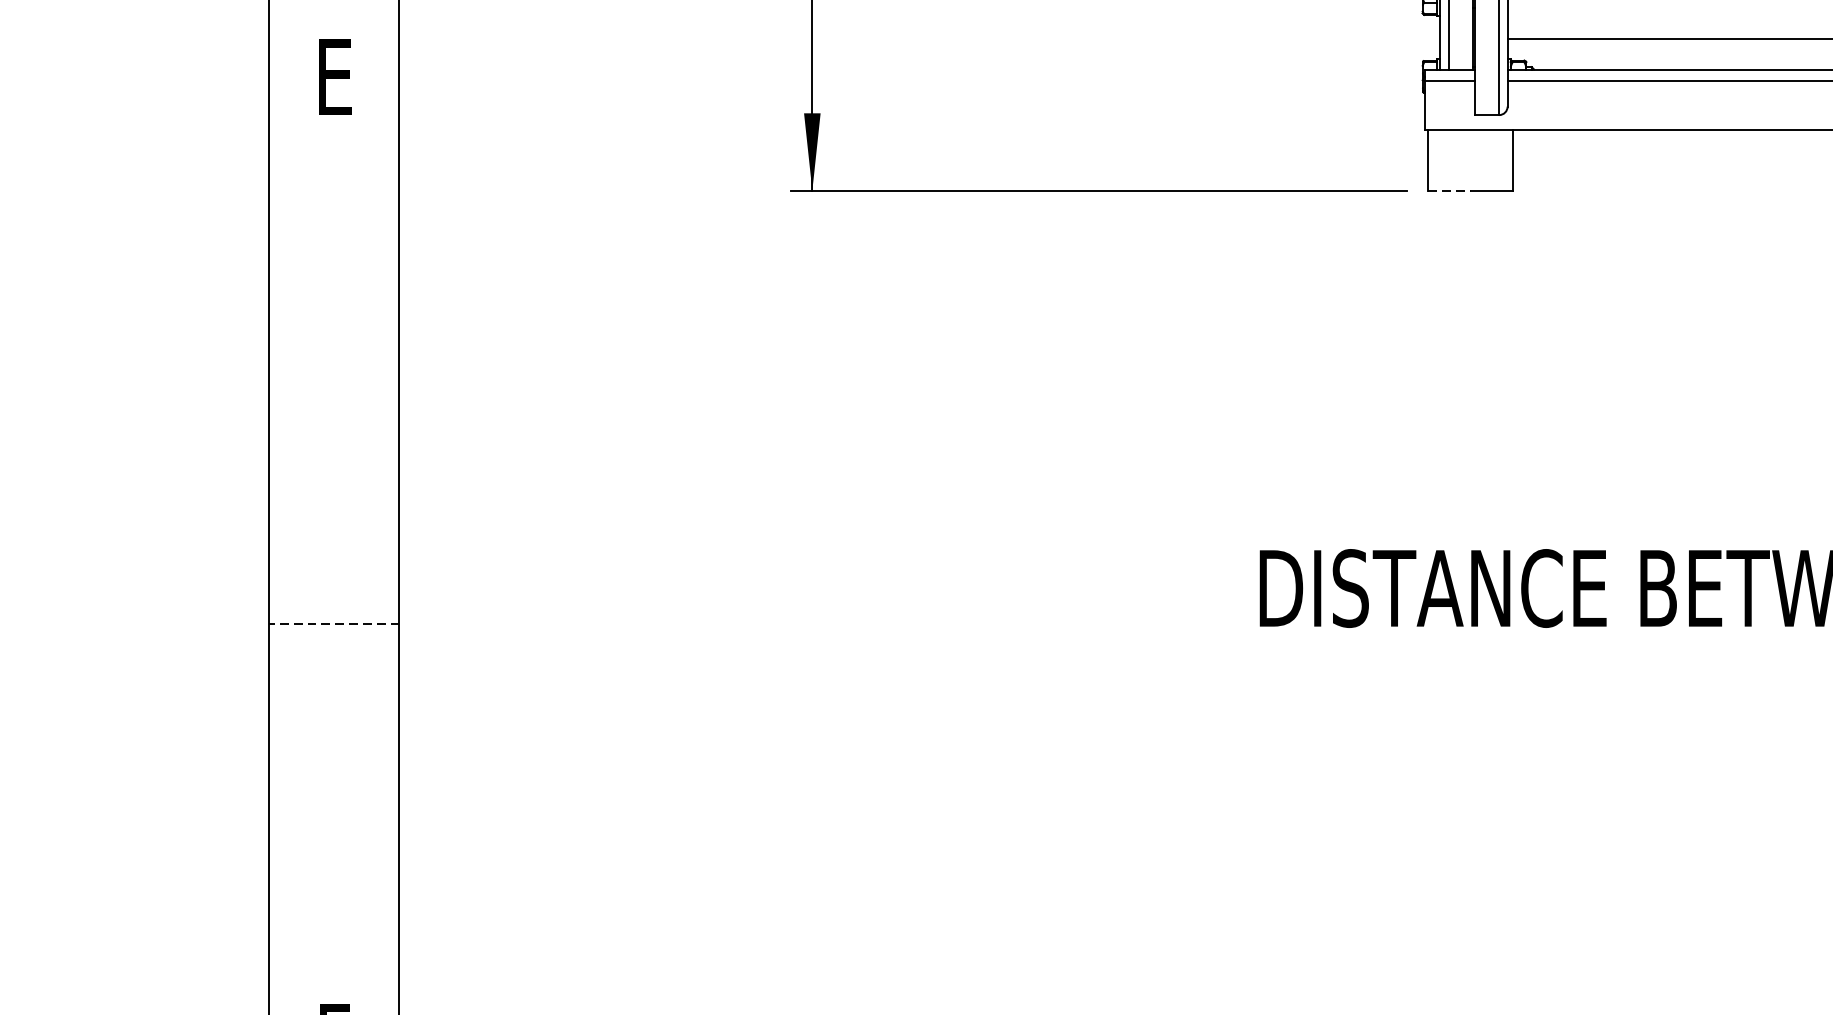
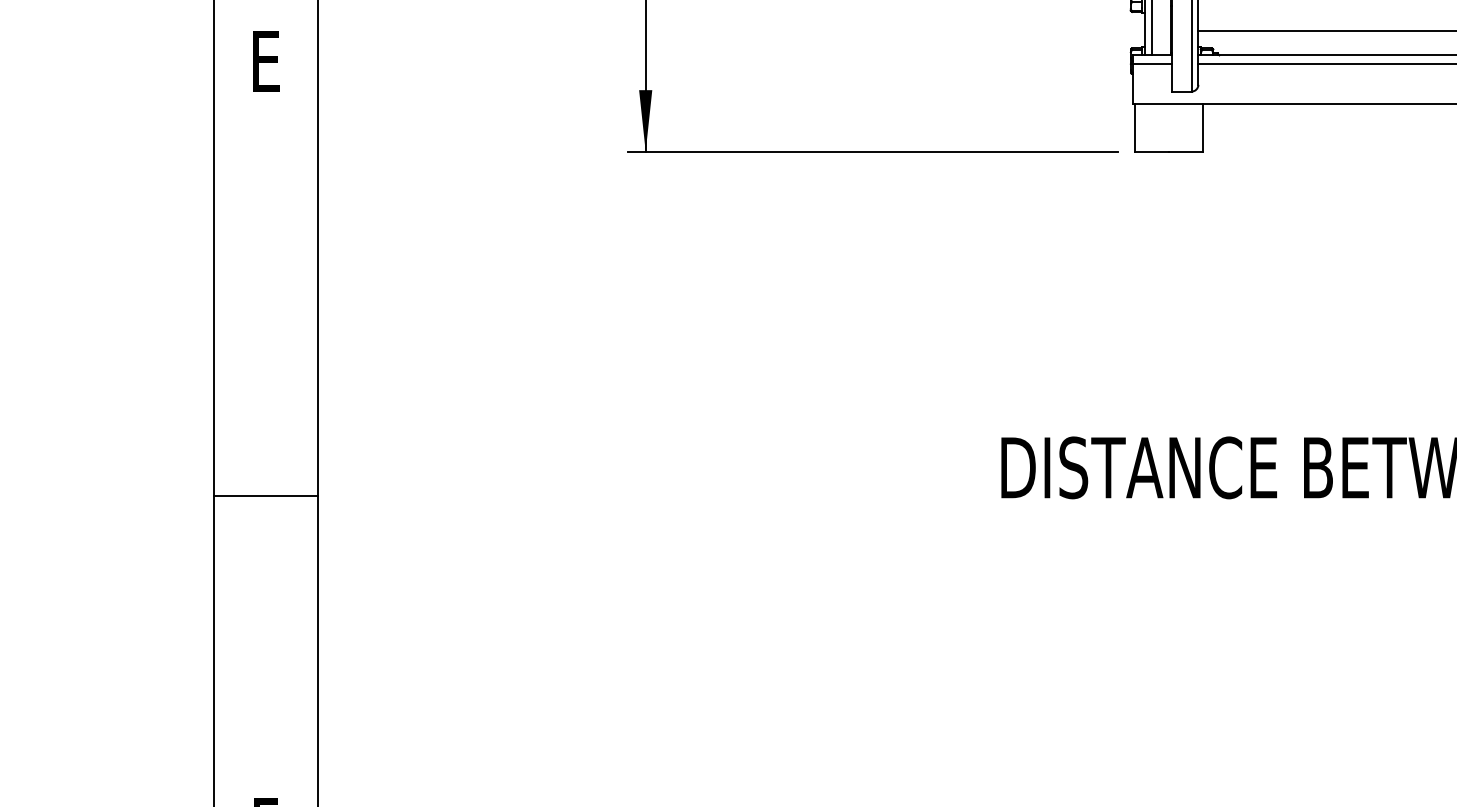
line: (1449, 190) -> (1152, 151), dashed -> solid
line: (334, 624) -> (265, 496), dashed -> solid

